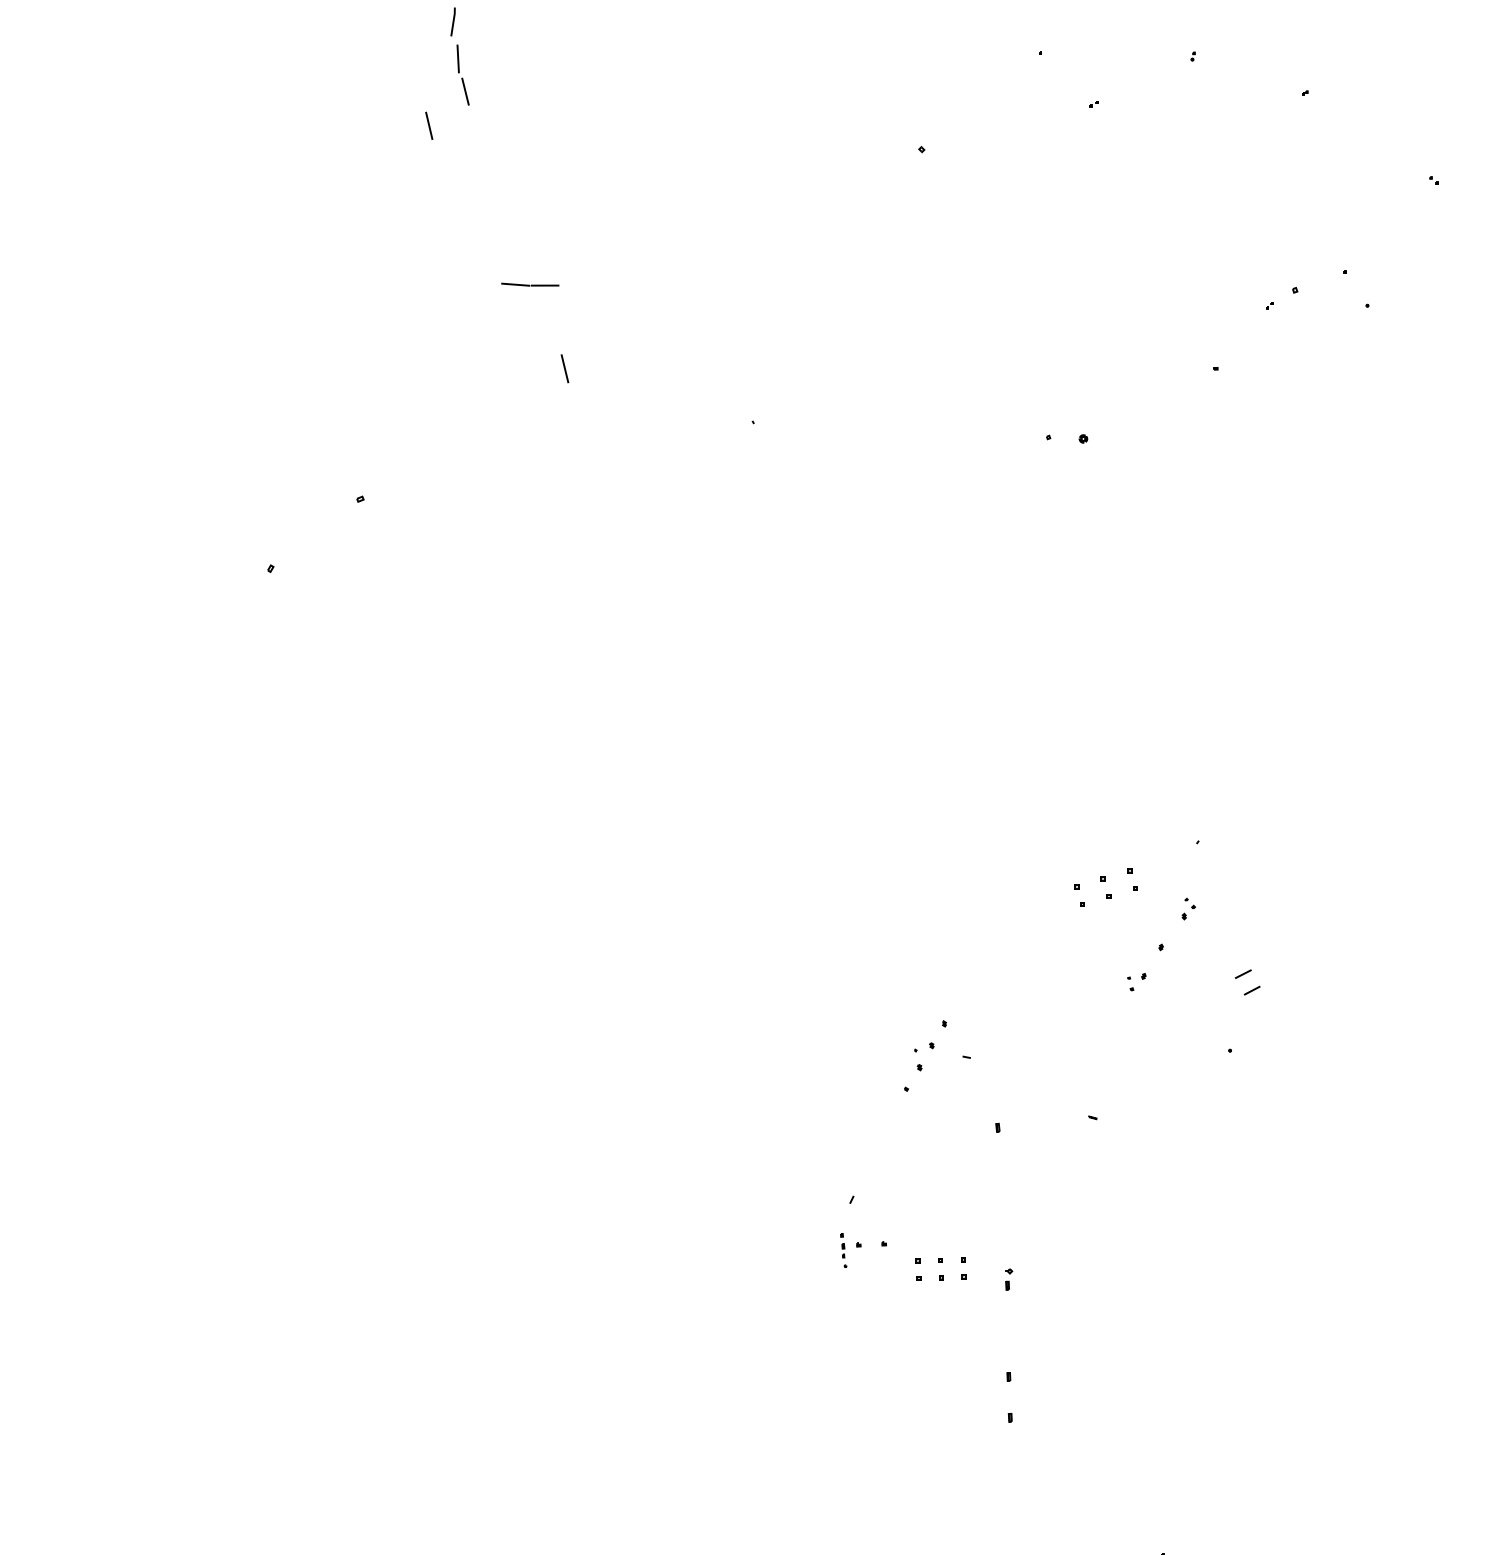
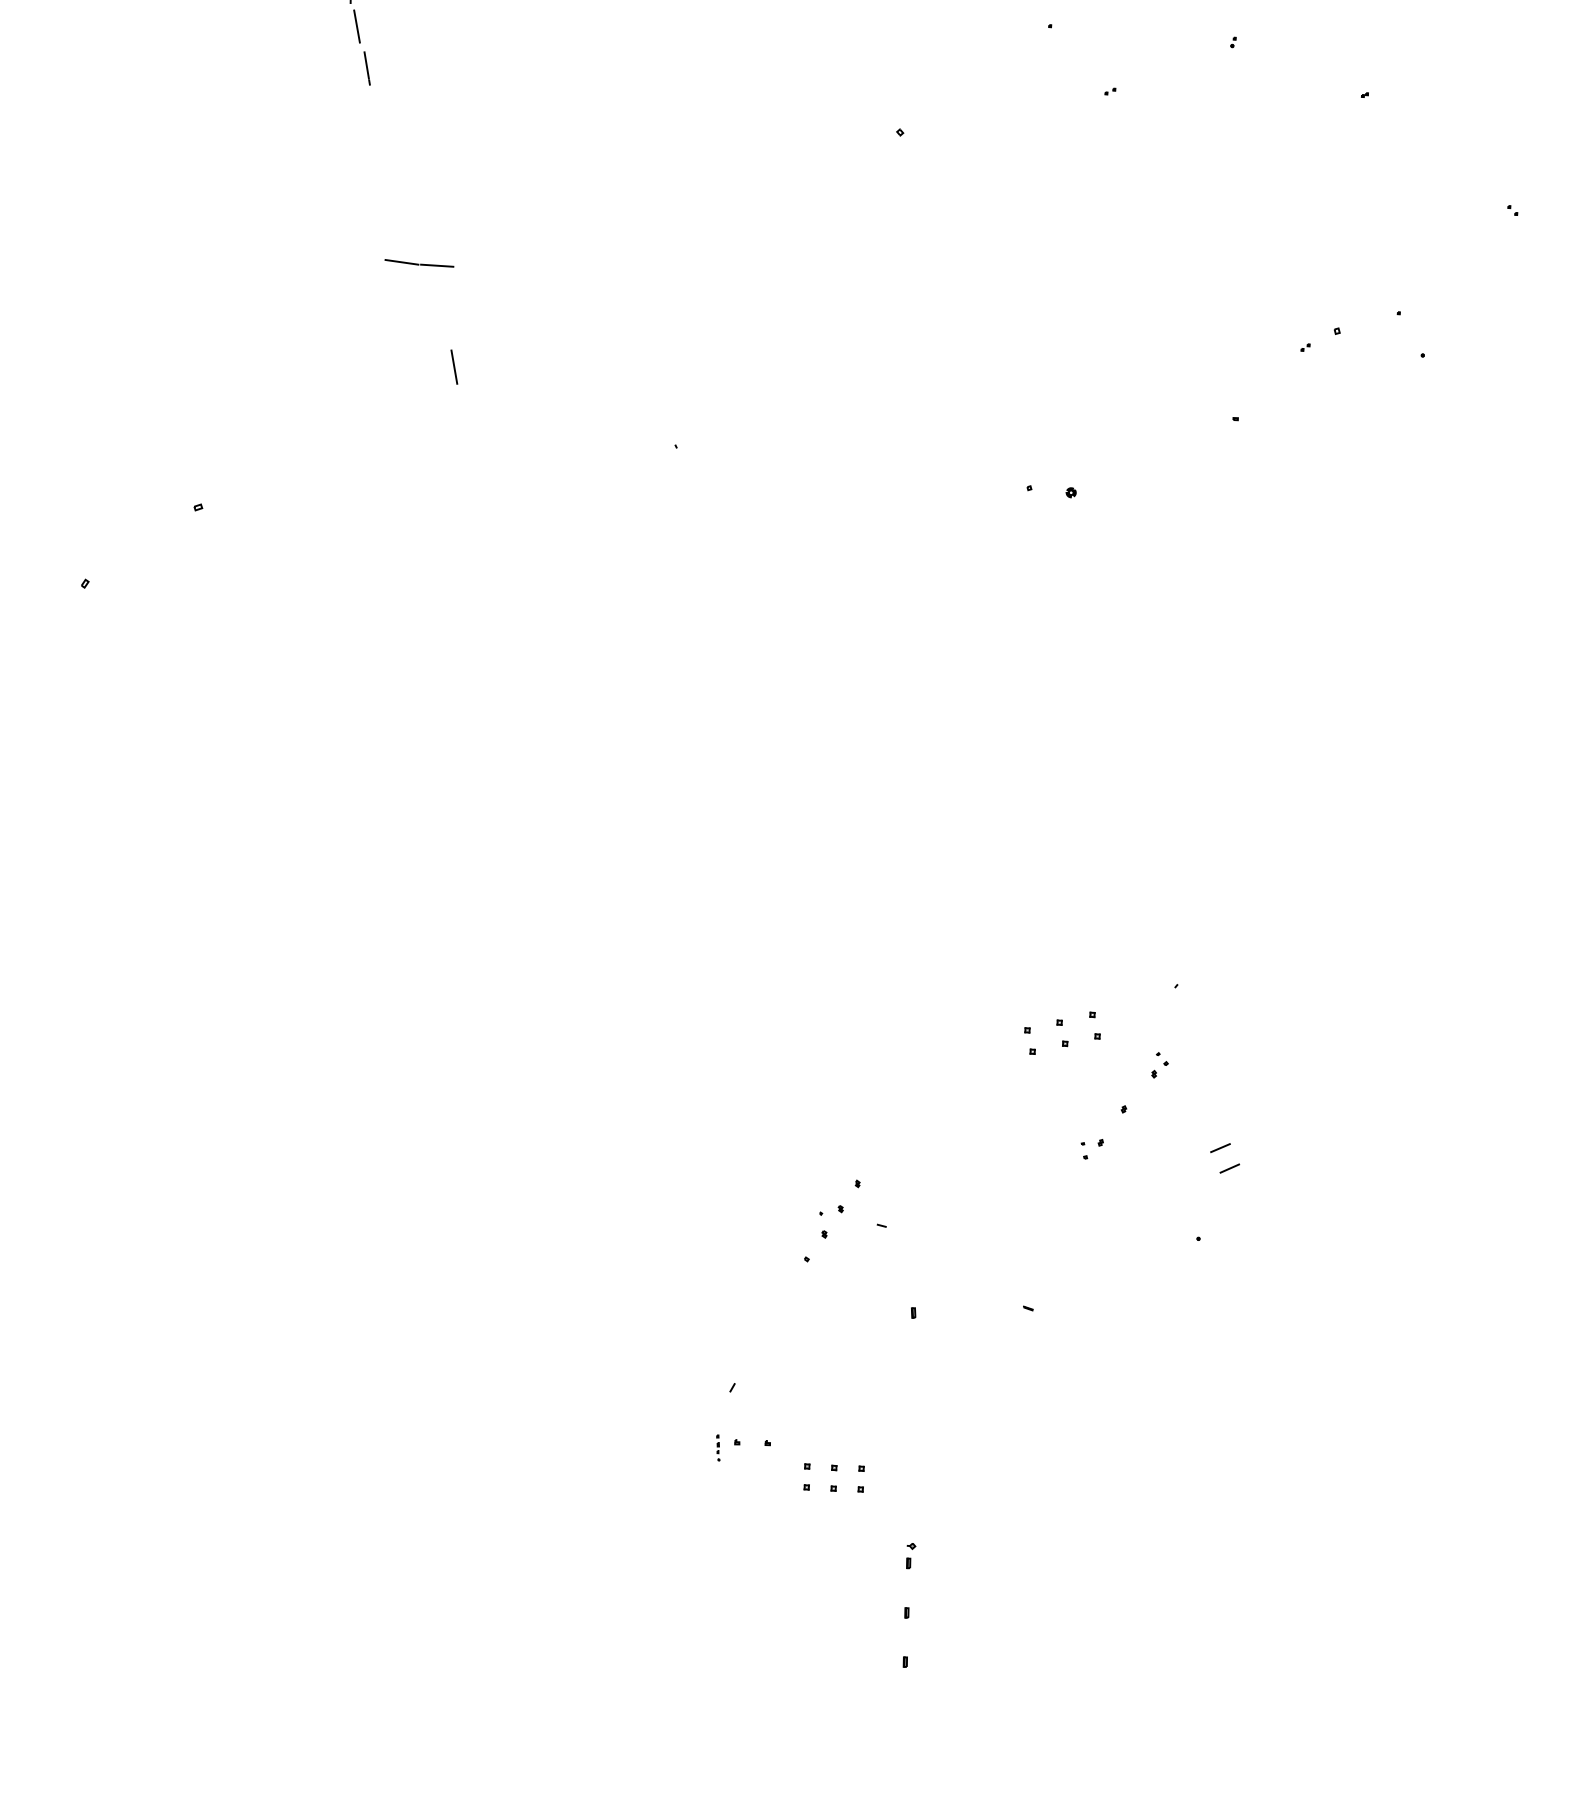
line: (429, 125) -> (367, 68), moved
part: (842, 1250) -> (717, 1447), size x0.62
part: (1009, 1279) -> (911, 1556), moved

